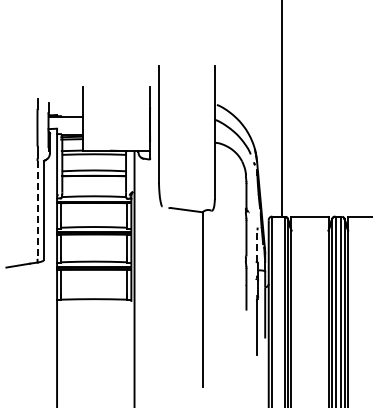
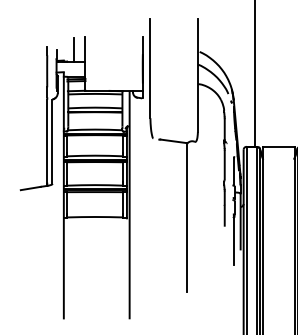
line: (69, 102) -> (74, 49), added
line: (37, 210) -> (47, 141), dashed -> solid
line: (257, 245) -> (234, 171), dashed -> solid

